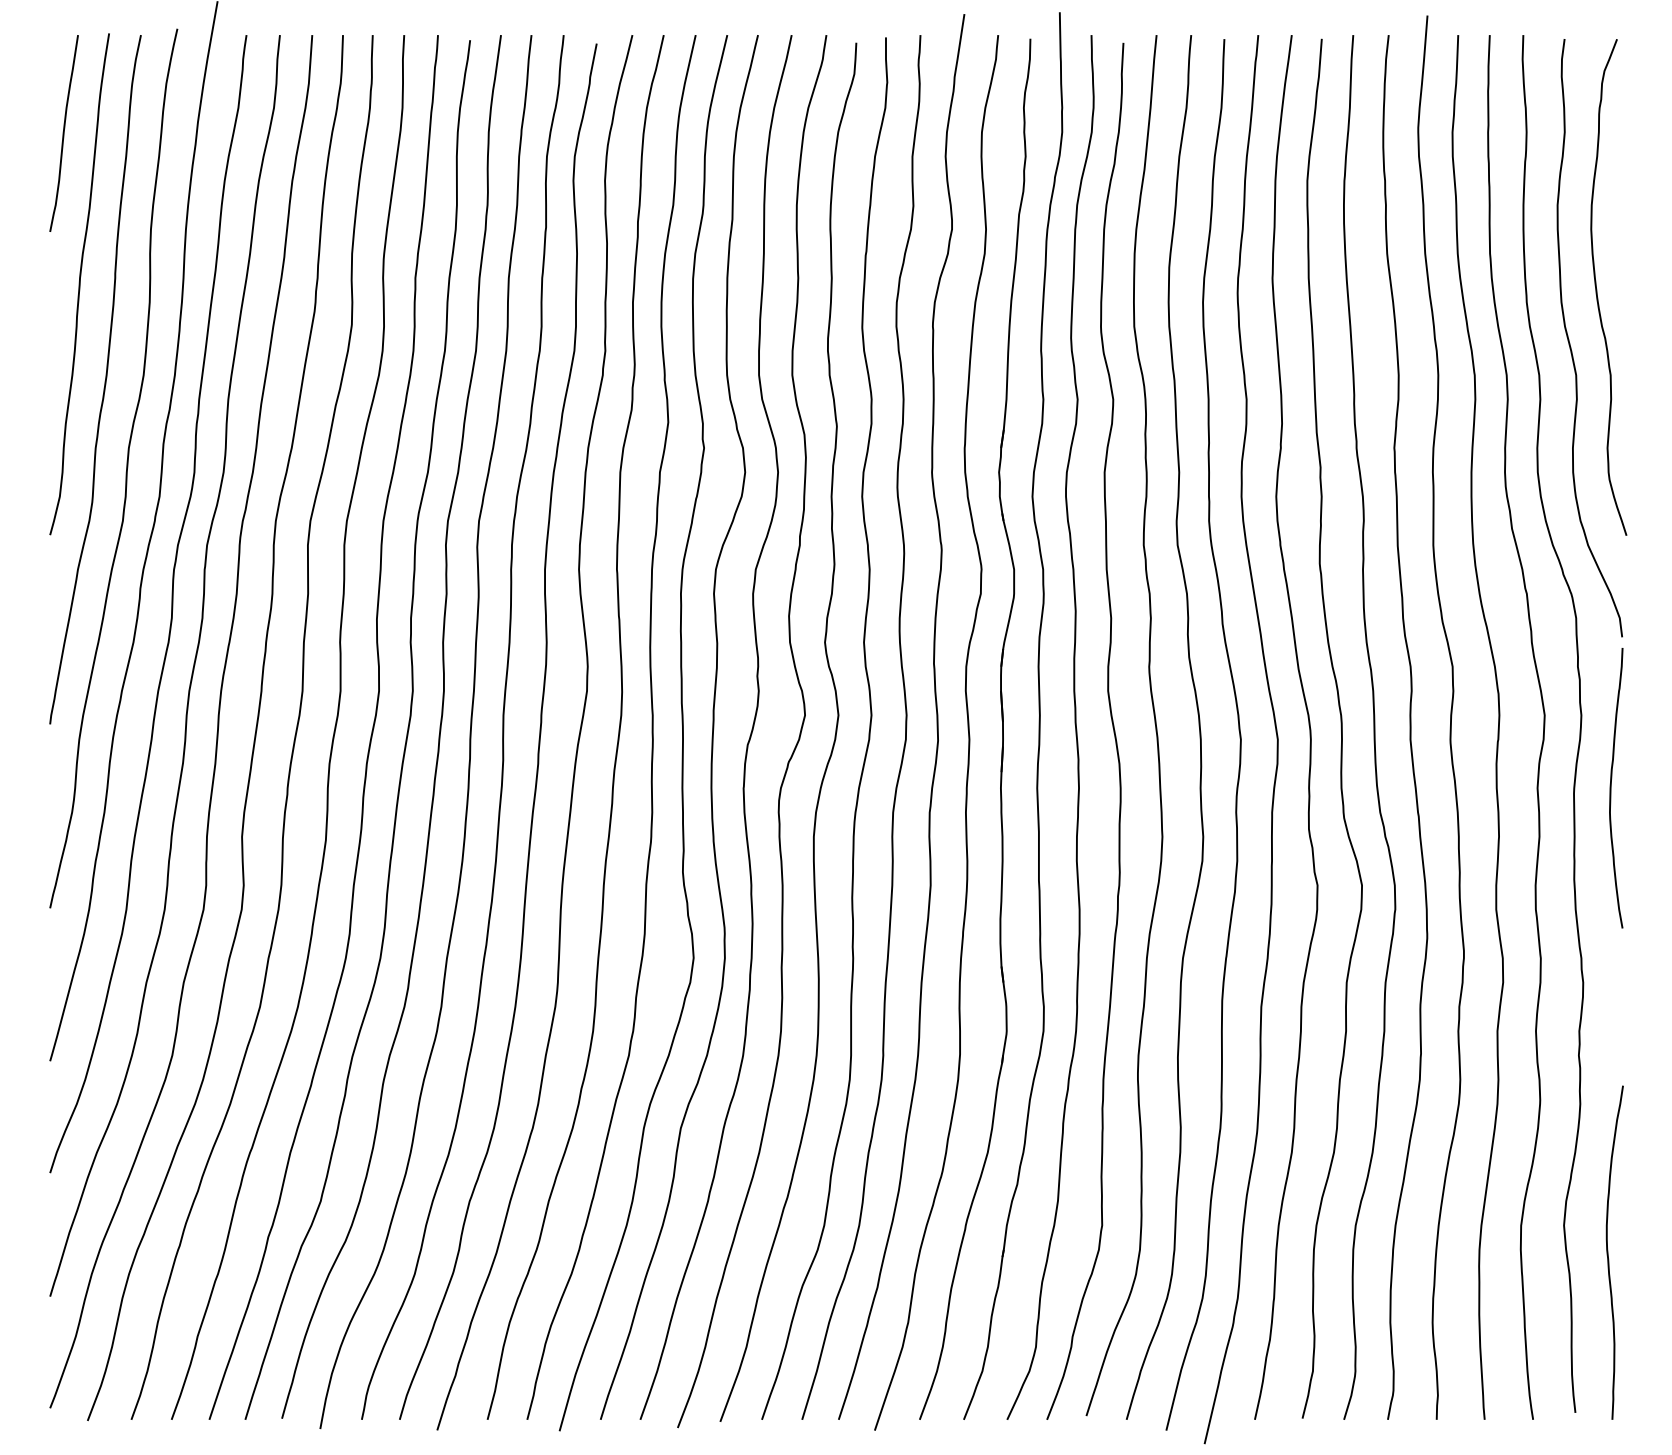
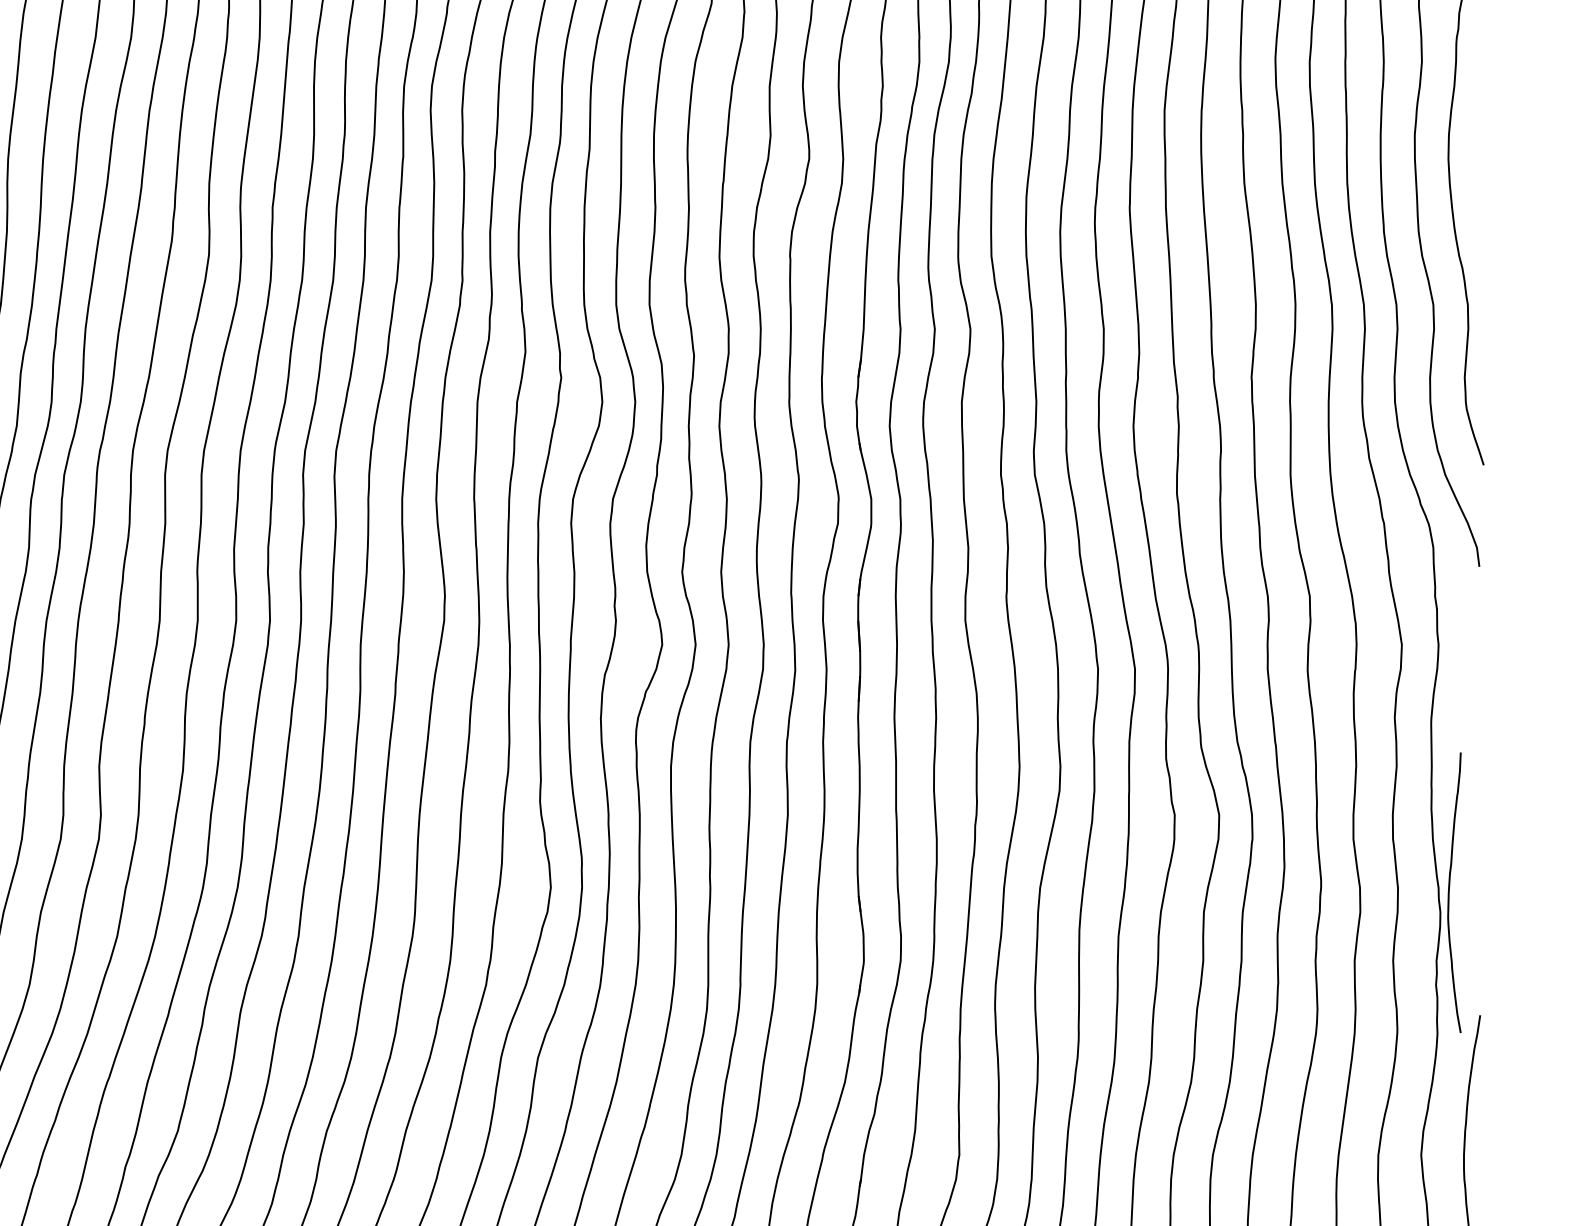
curve: (1611, 788) -> (1449, 893), moved

